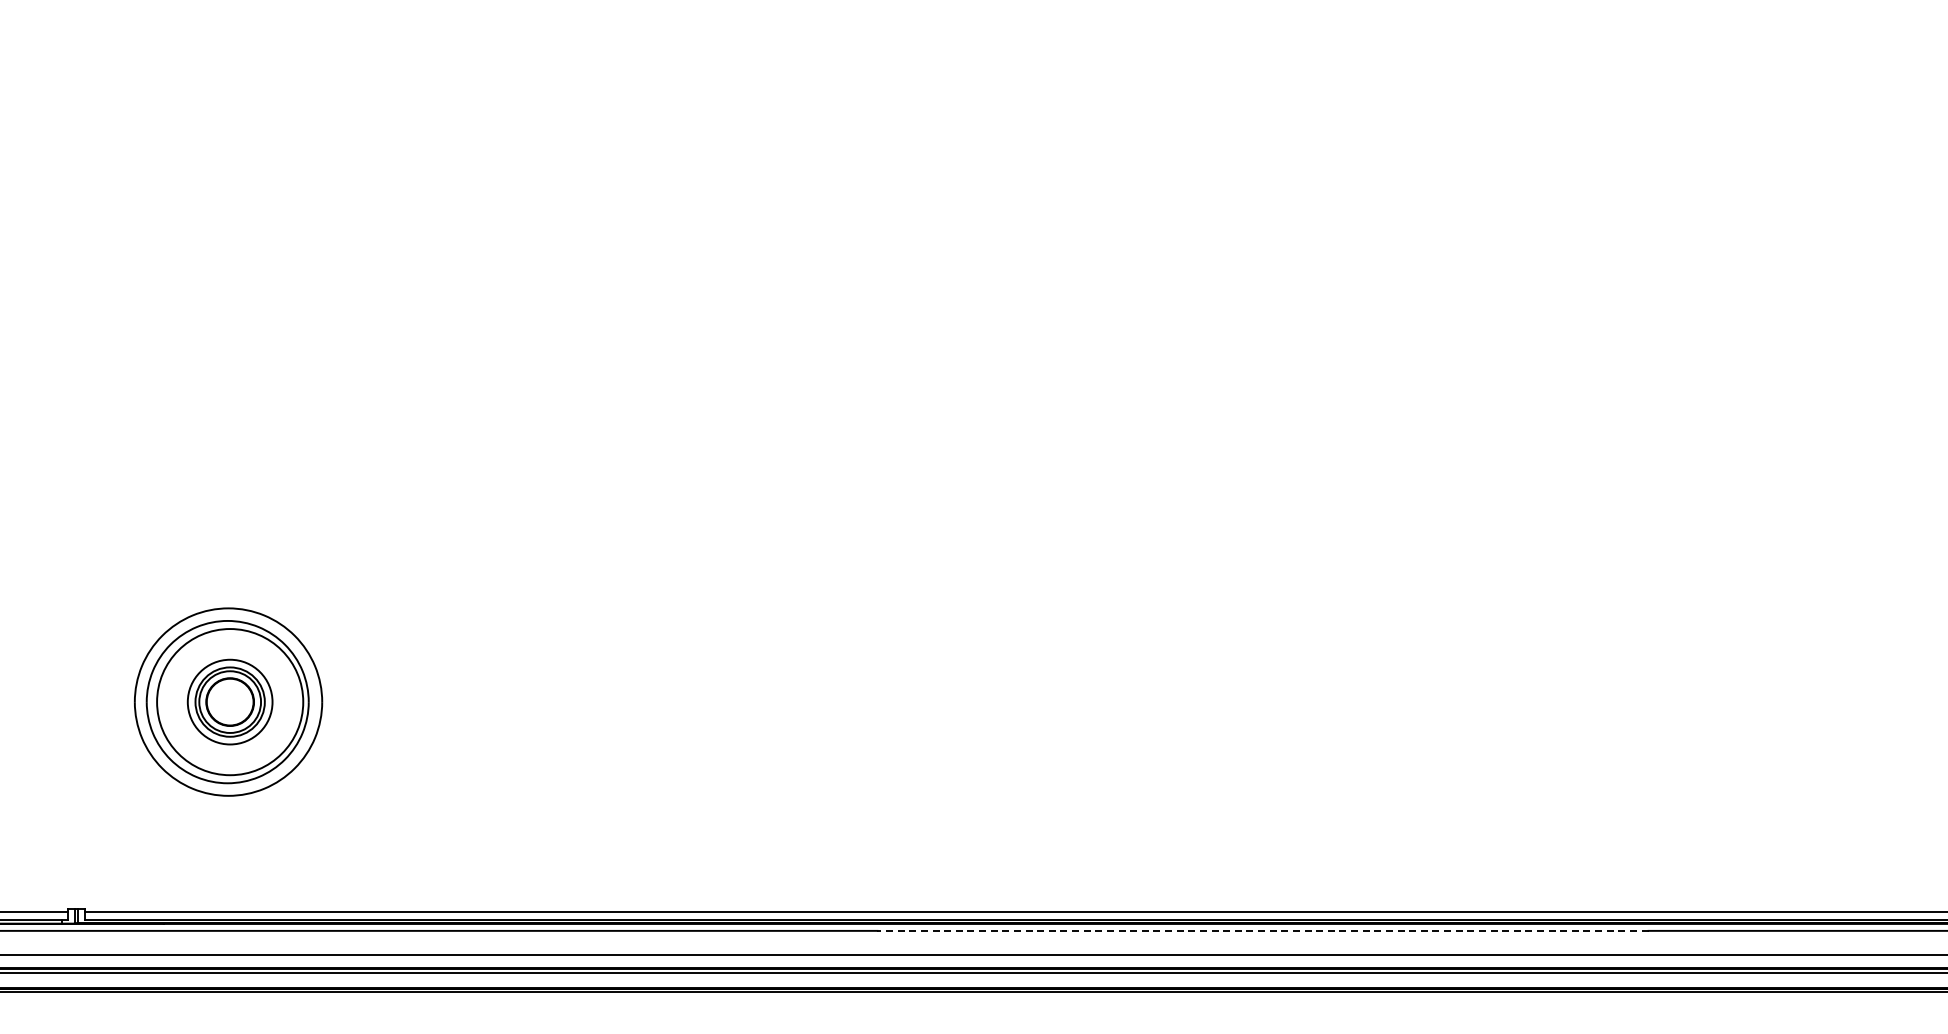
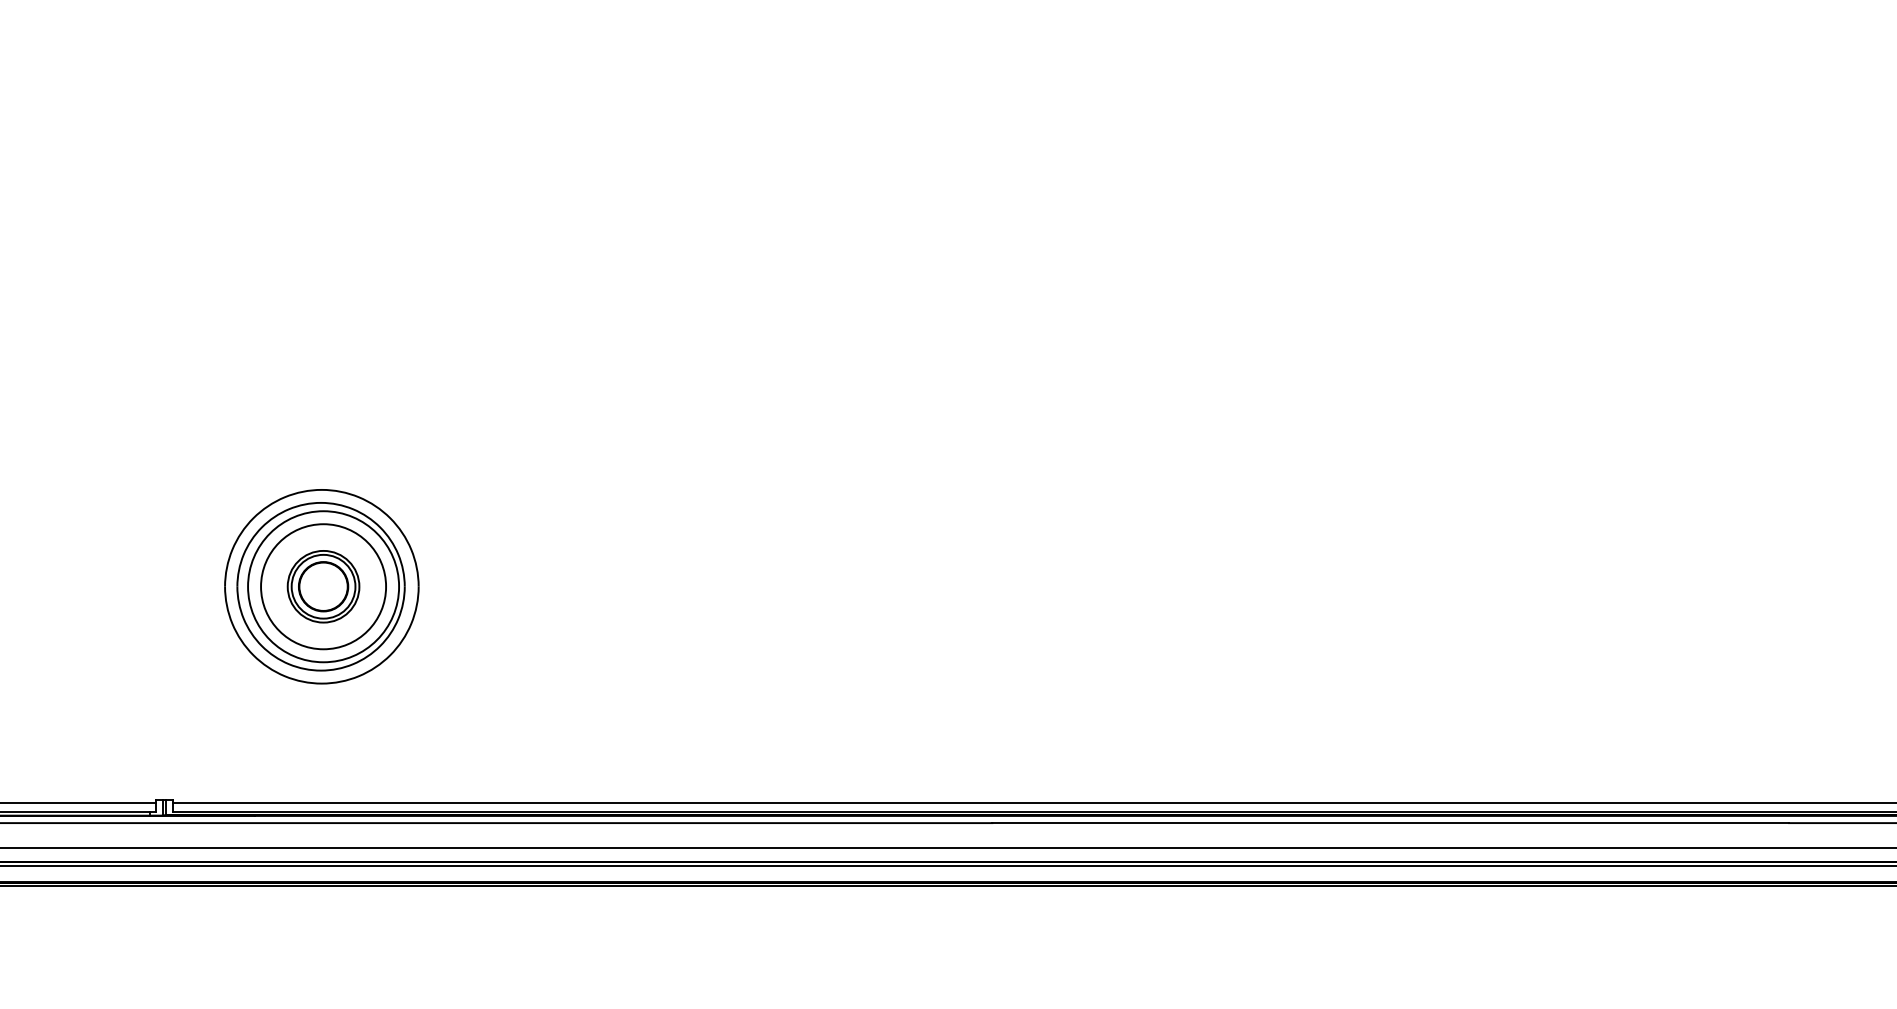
circle: (229, 701) -> (322, 586), size x1.43
line: (1263, 930) -> (1391, 822), dashed -> solid

